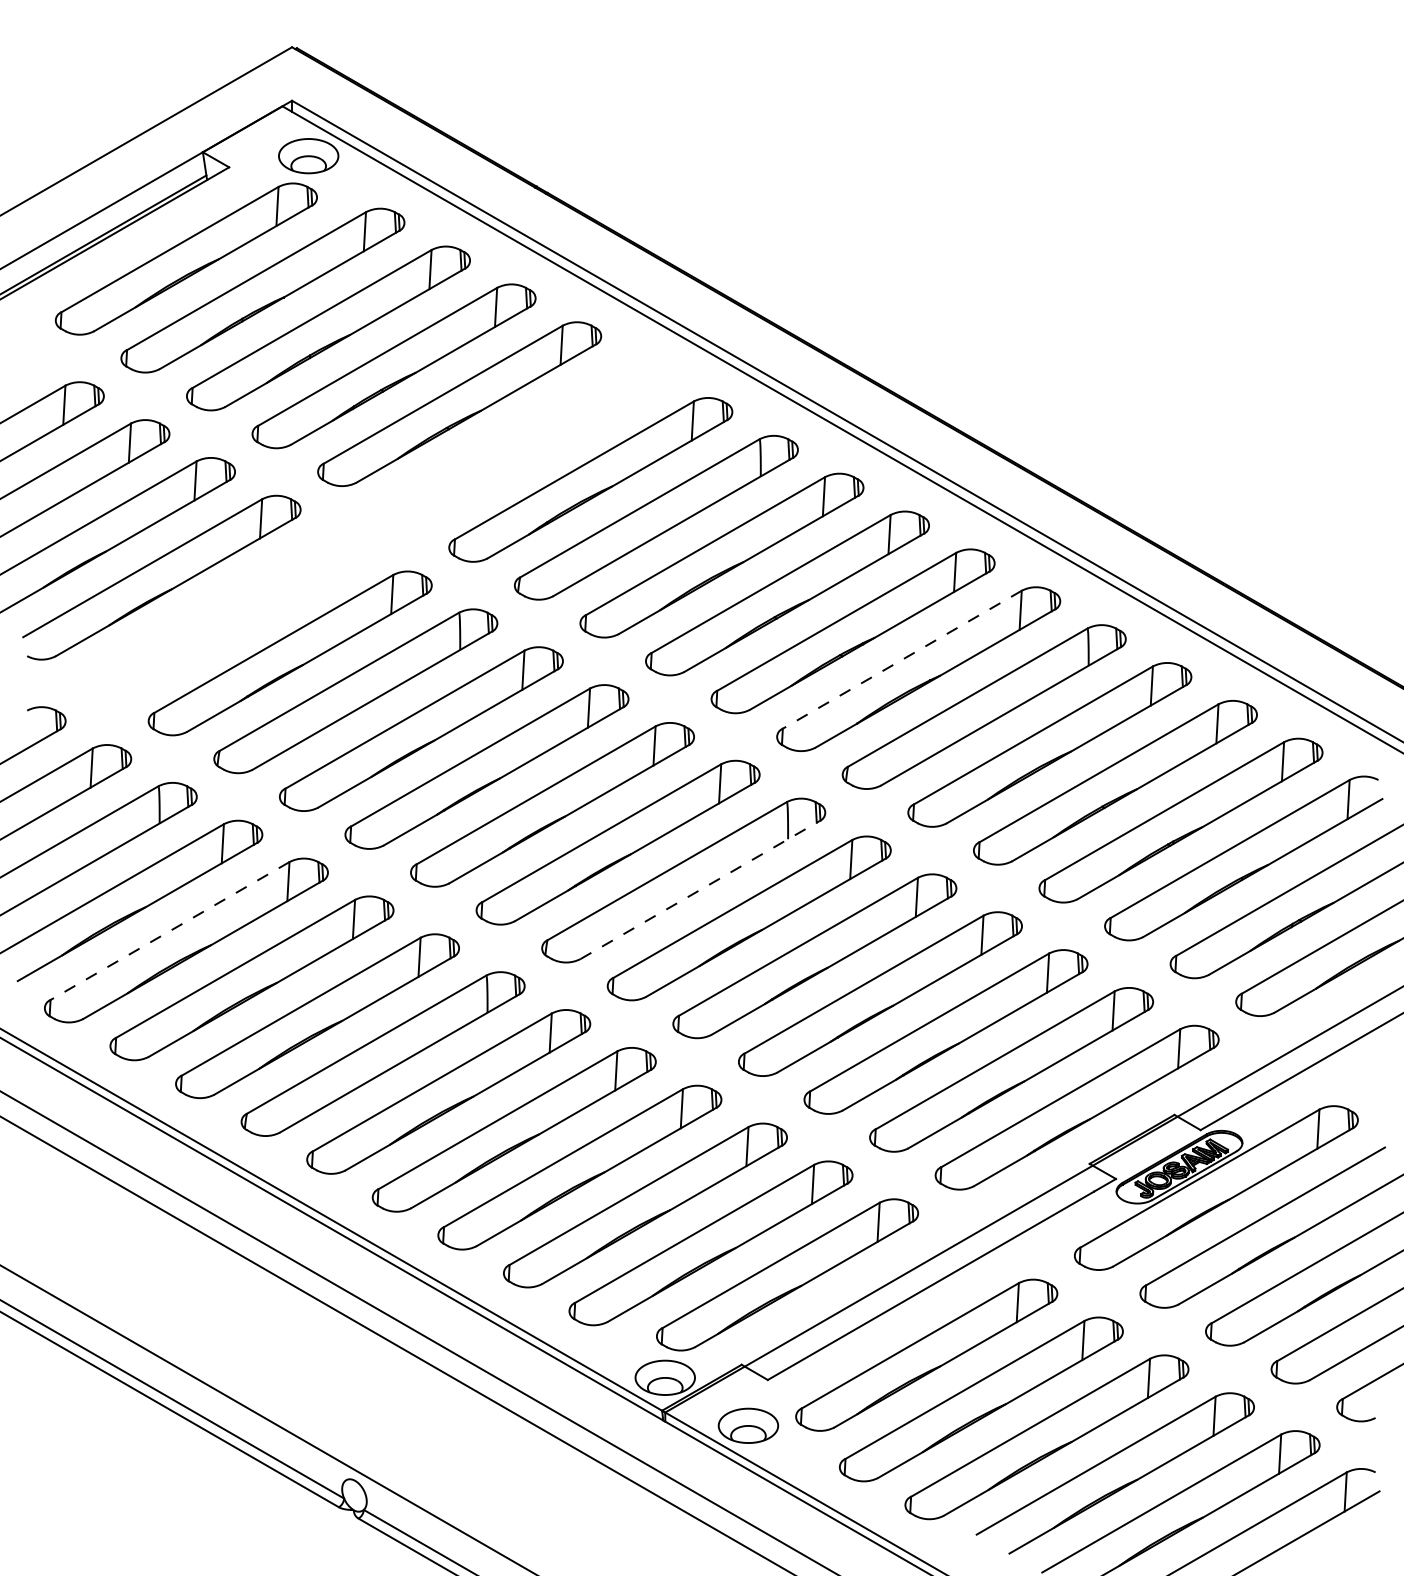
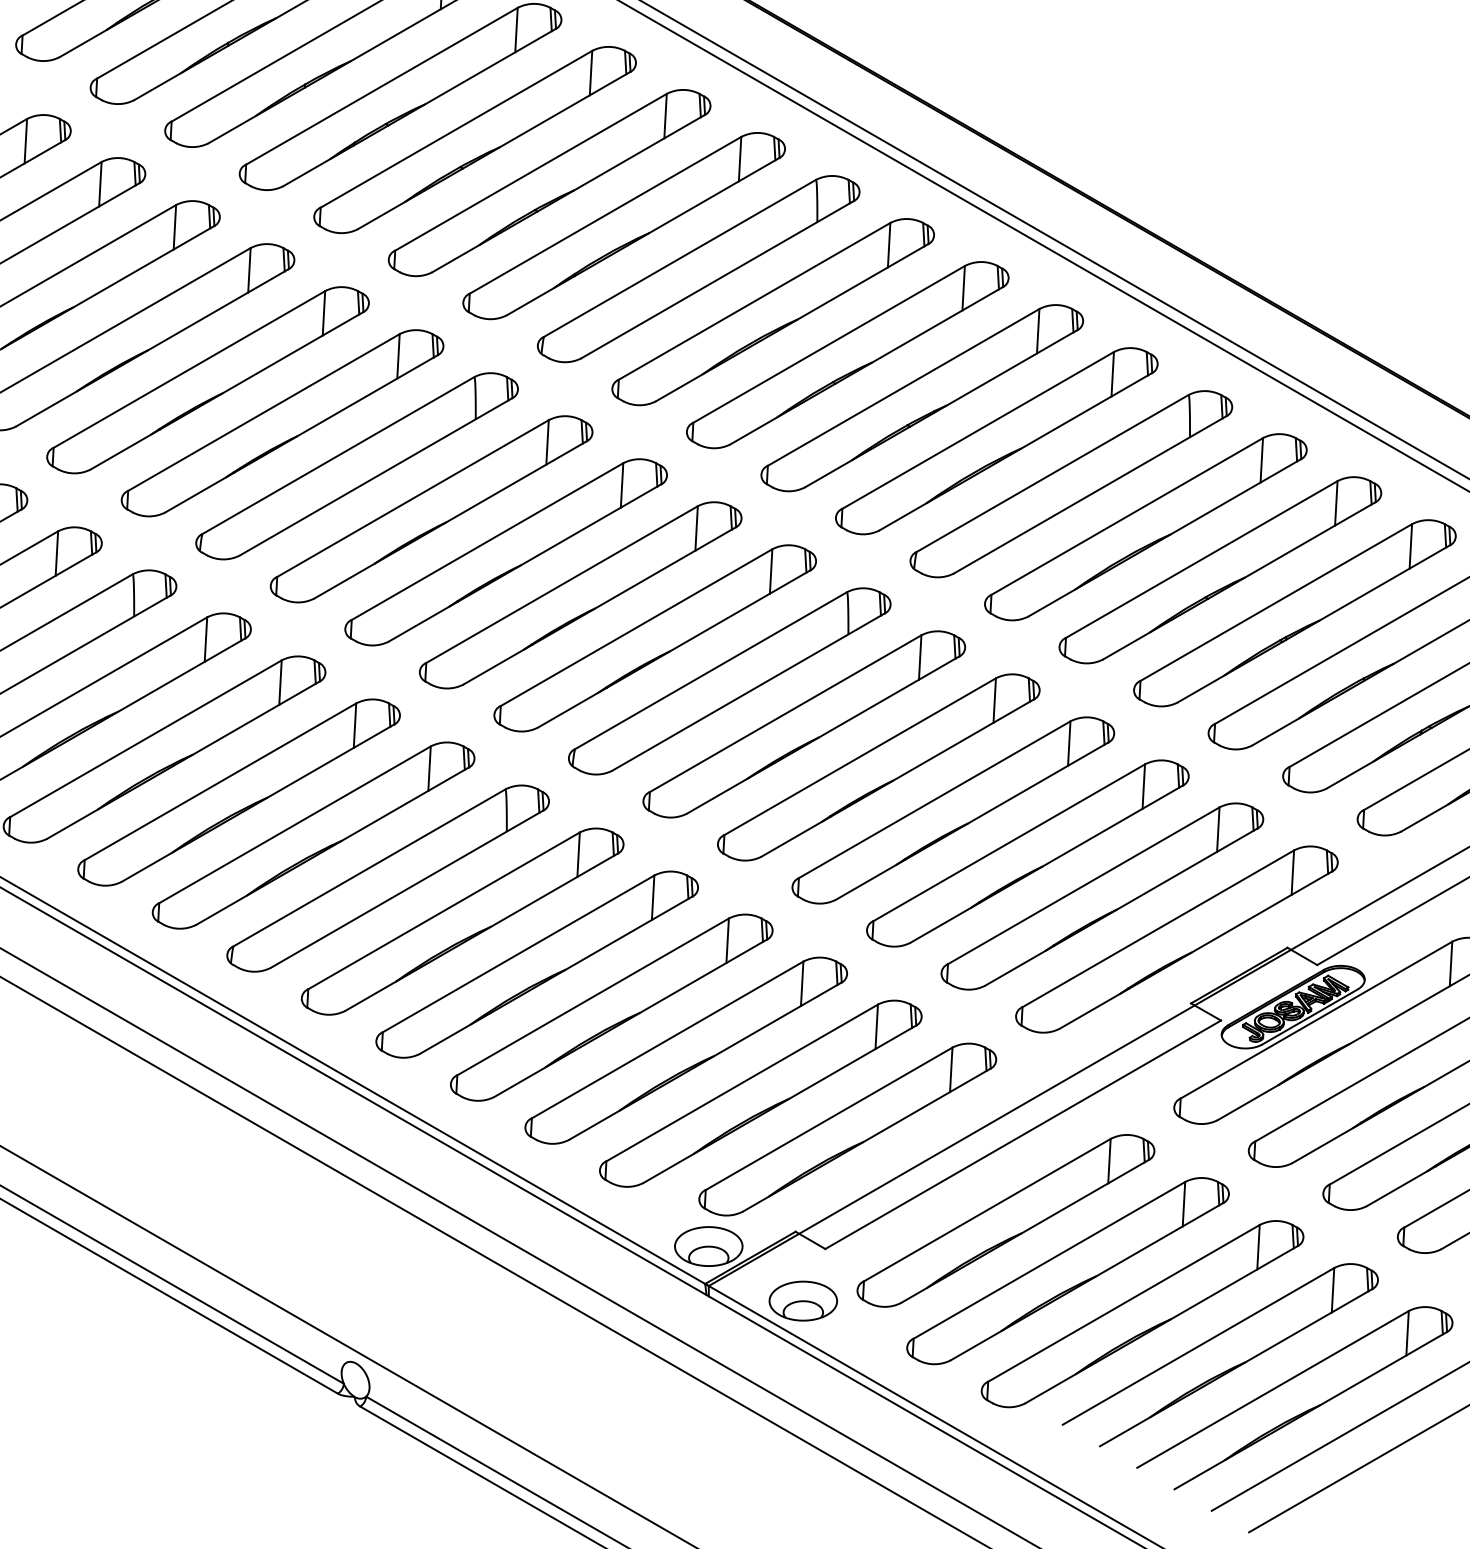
part: (524, 441) -> (548, 182), added
part: (224, 615) -> (207, 380), added
line: (902, 659) -> (978, 430), dashed -> solid
line: (700, 890) -> (748, 692), dashed -> solid
line: (170, 931) -> (146, 739), dashed -> solid

